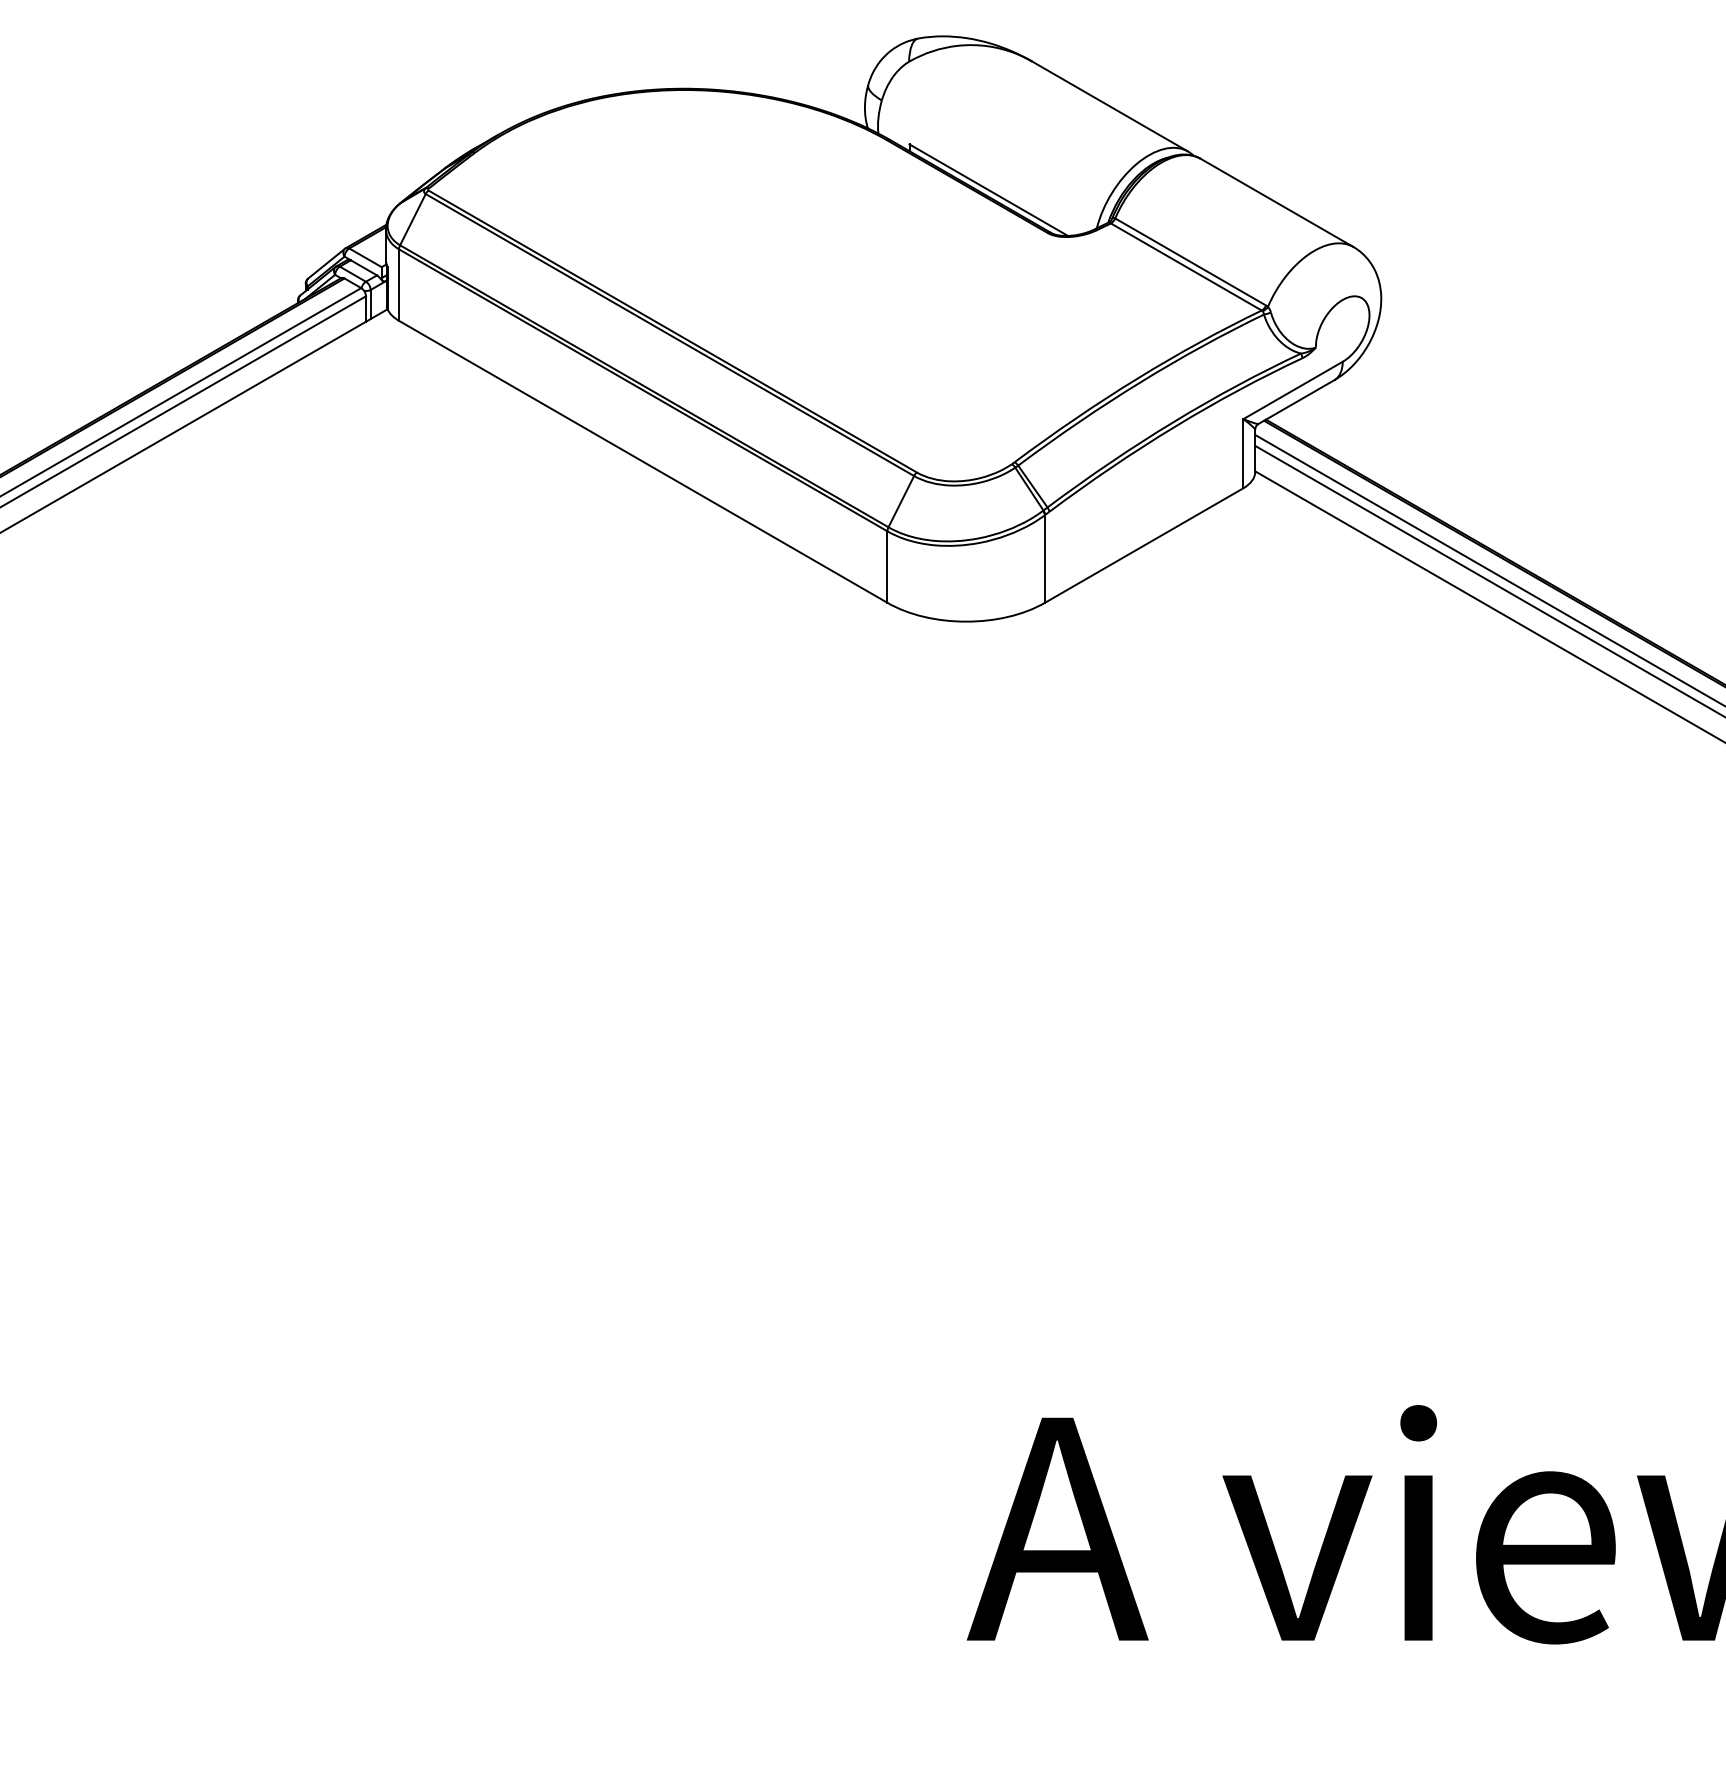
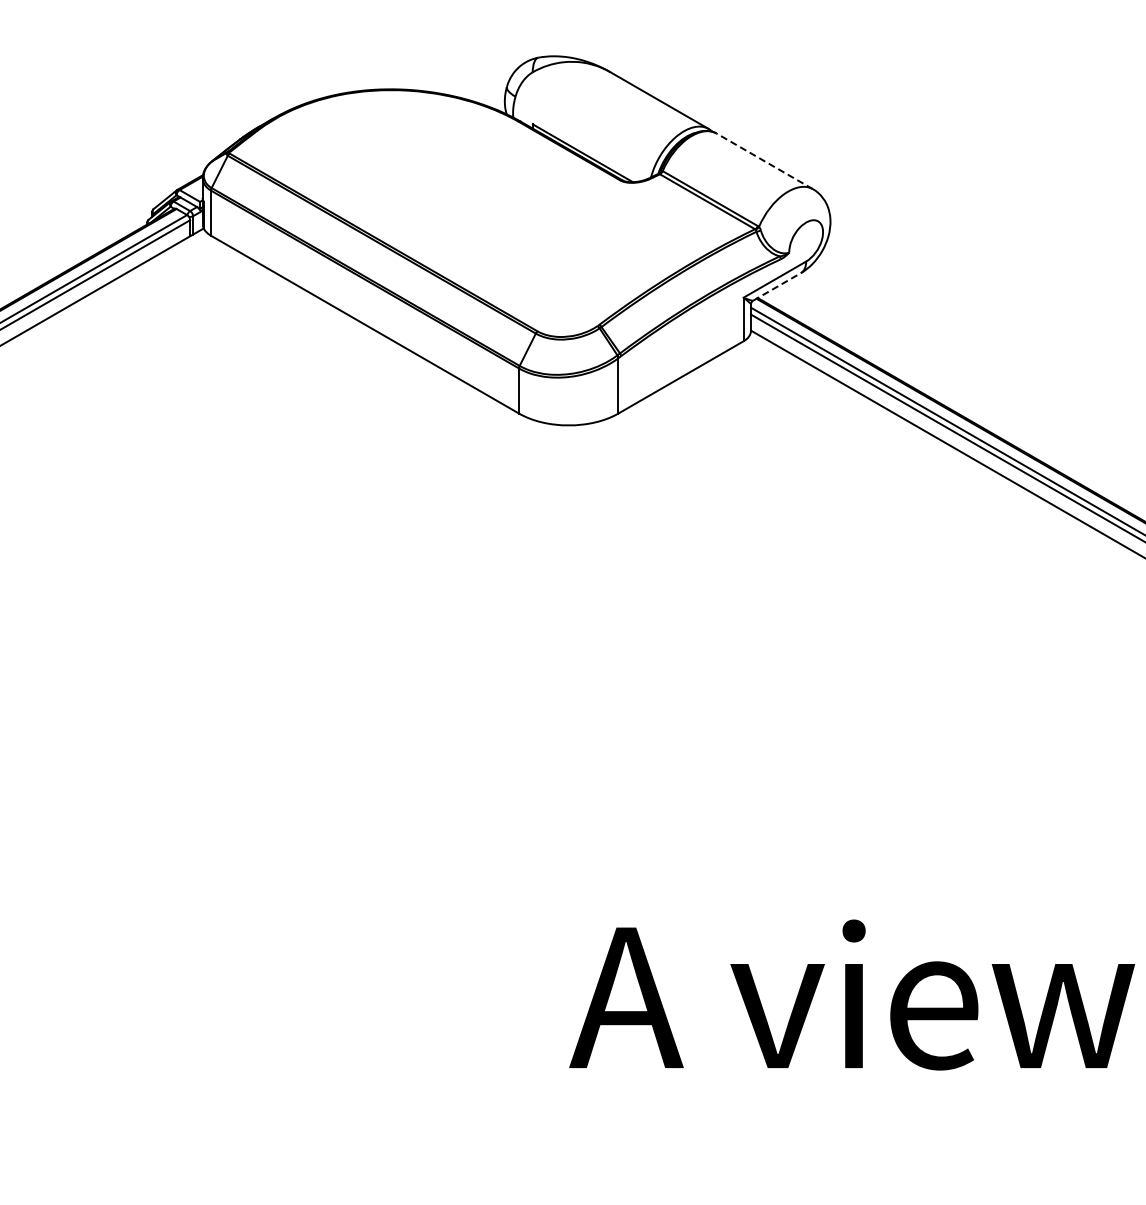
line: (1276, 203) -> (764, 161), solid -> dashed
line: (1297, 401) -> (777, 286), solid -> dashed

